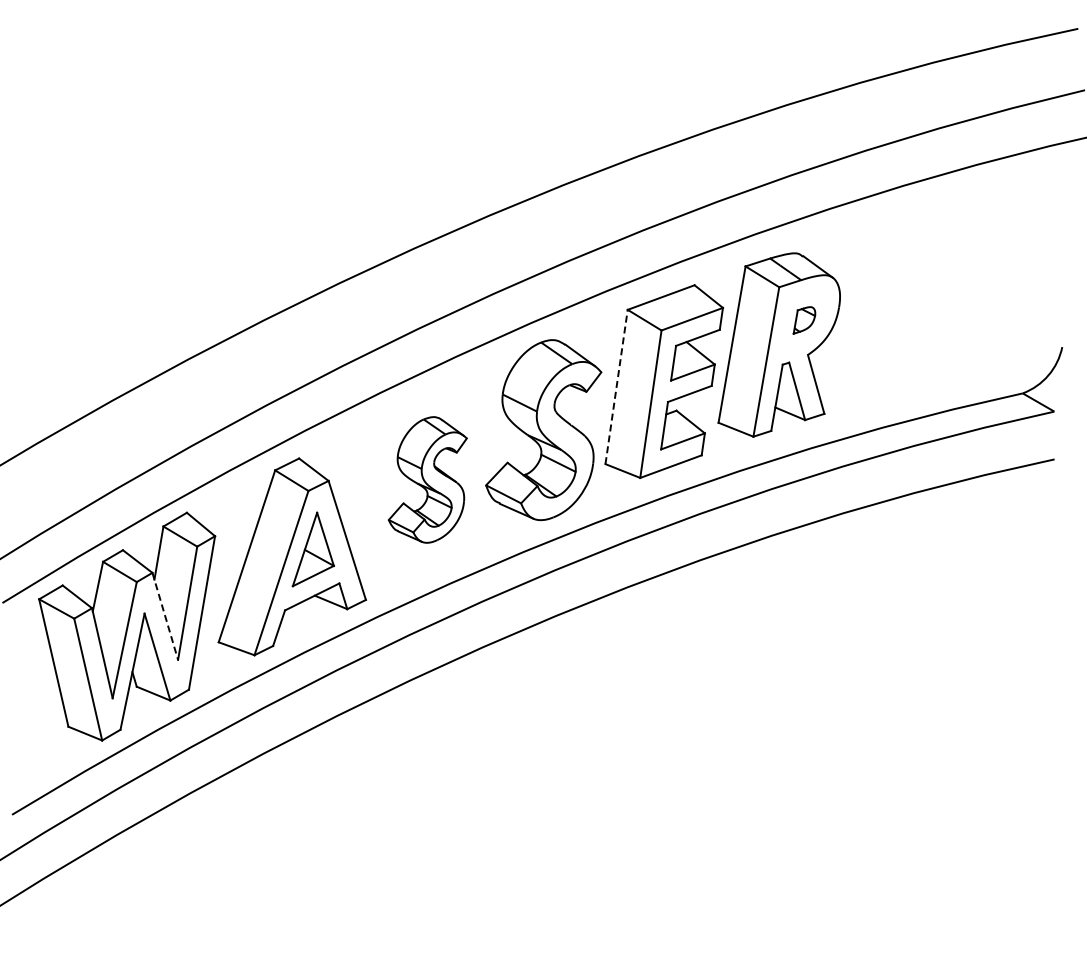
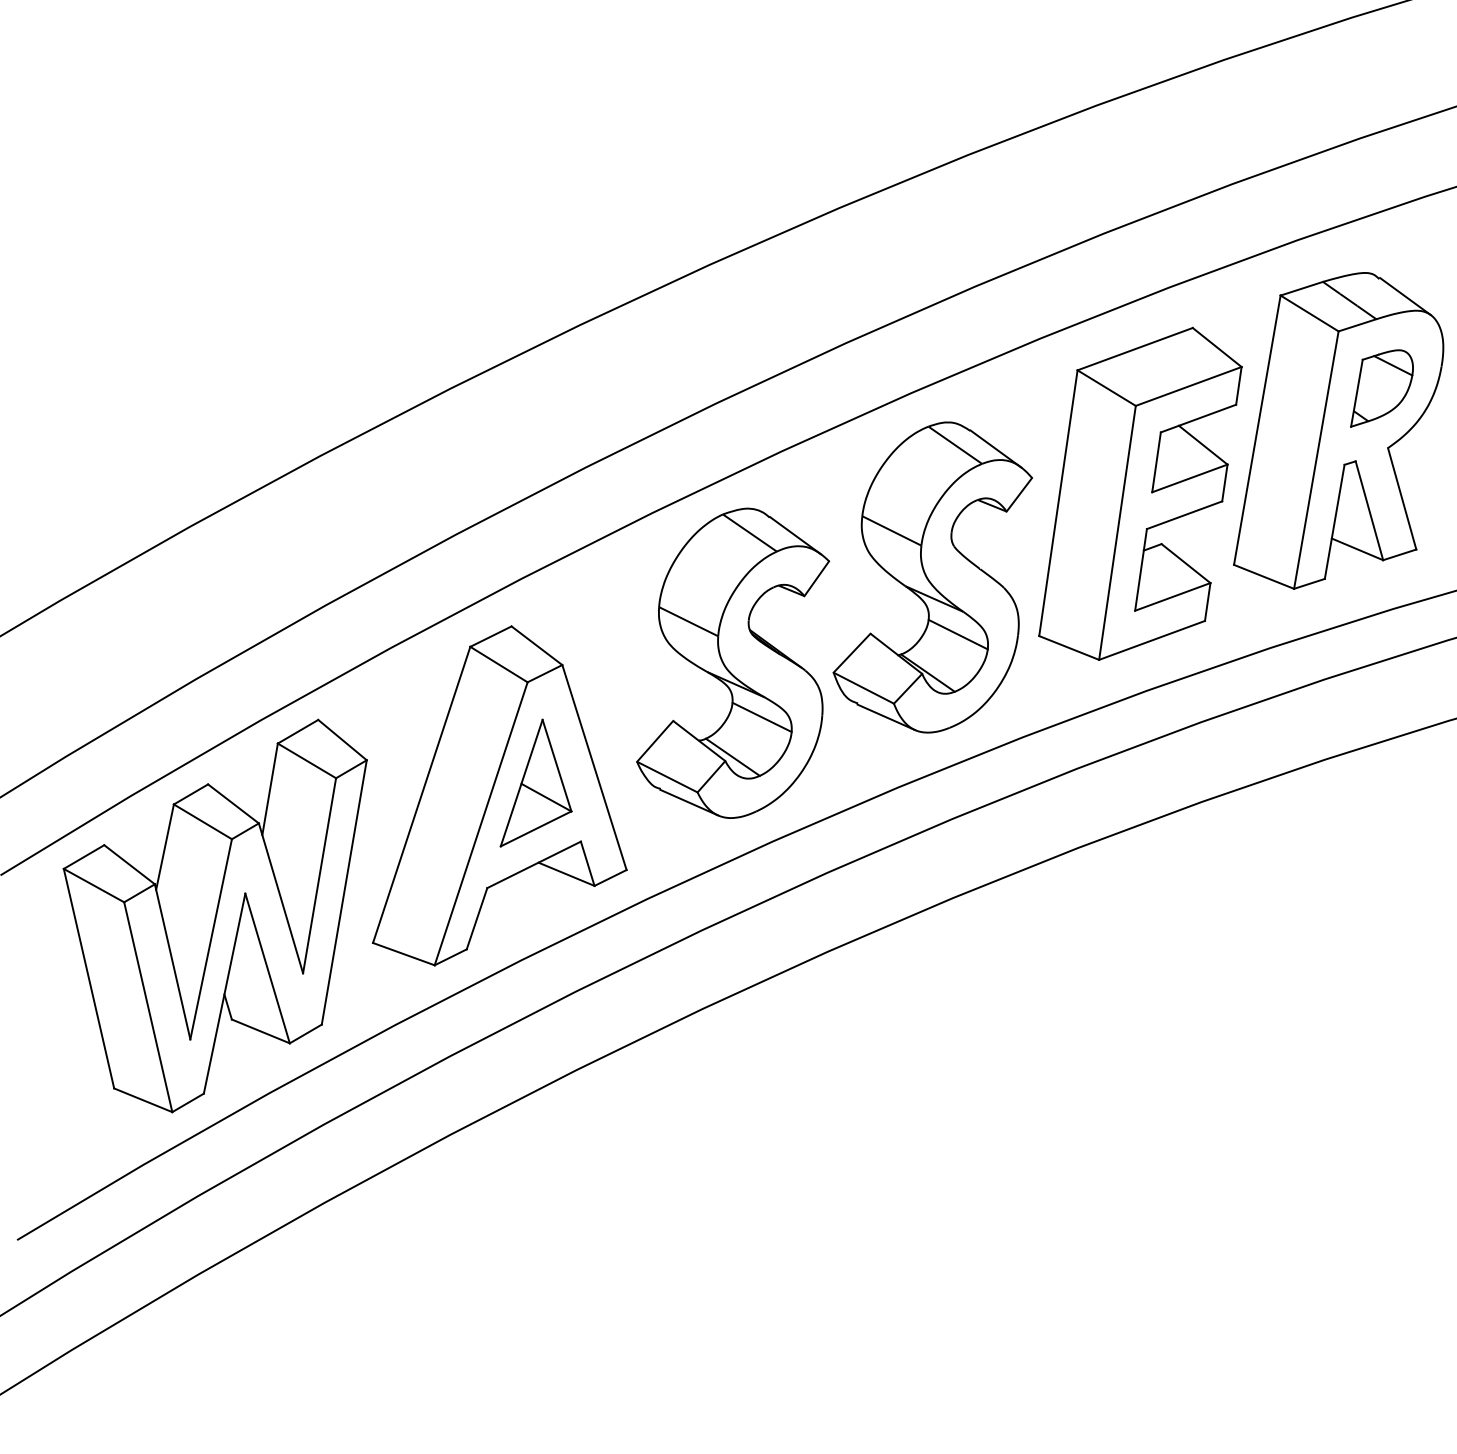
part: (804, 320) -> (1382, 388), size x1.67
line: (616, 386) -> (1058, 502), dashed -> solid
part: (427, 479) -> (732, 662), size x1.43
line: (165, 616) -> (281, 898), dashed -> solid

